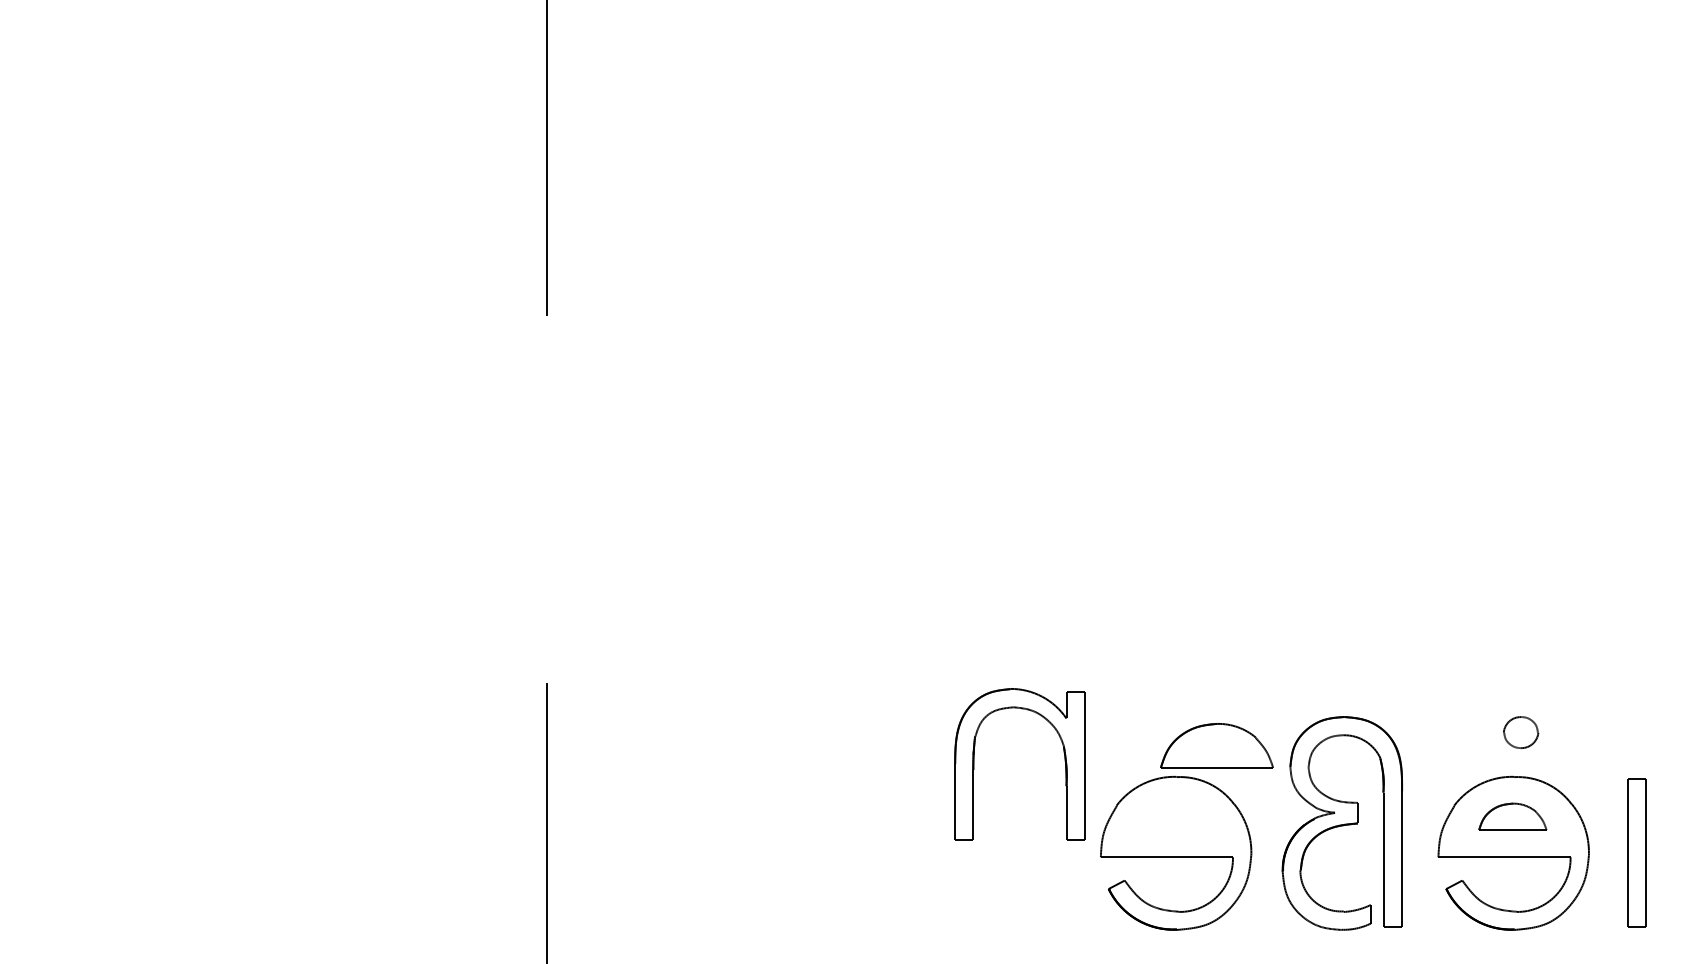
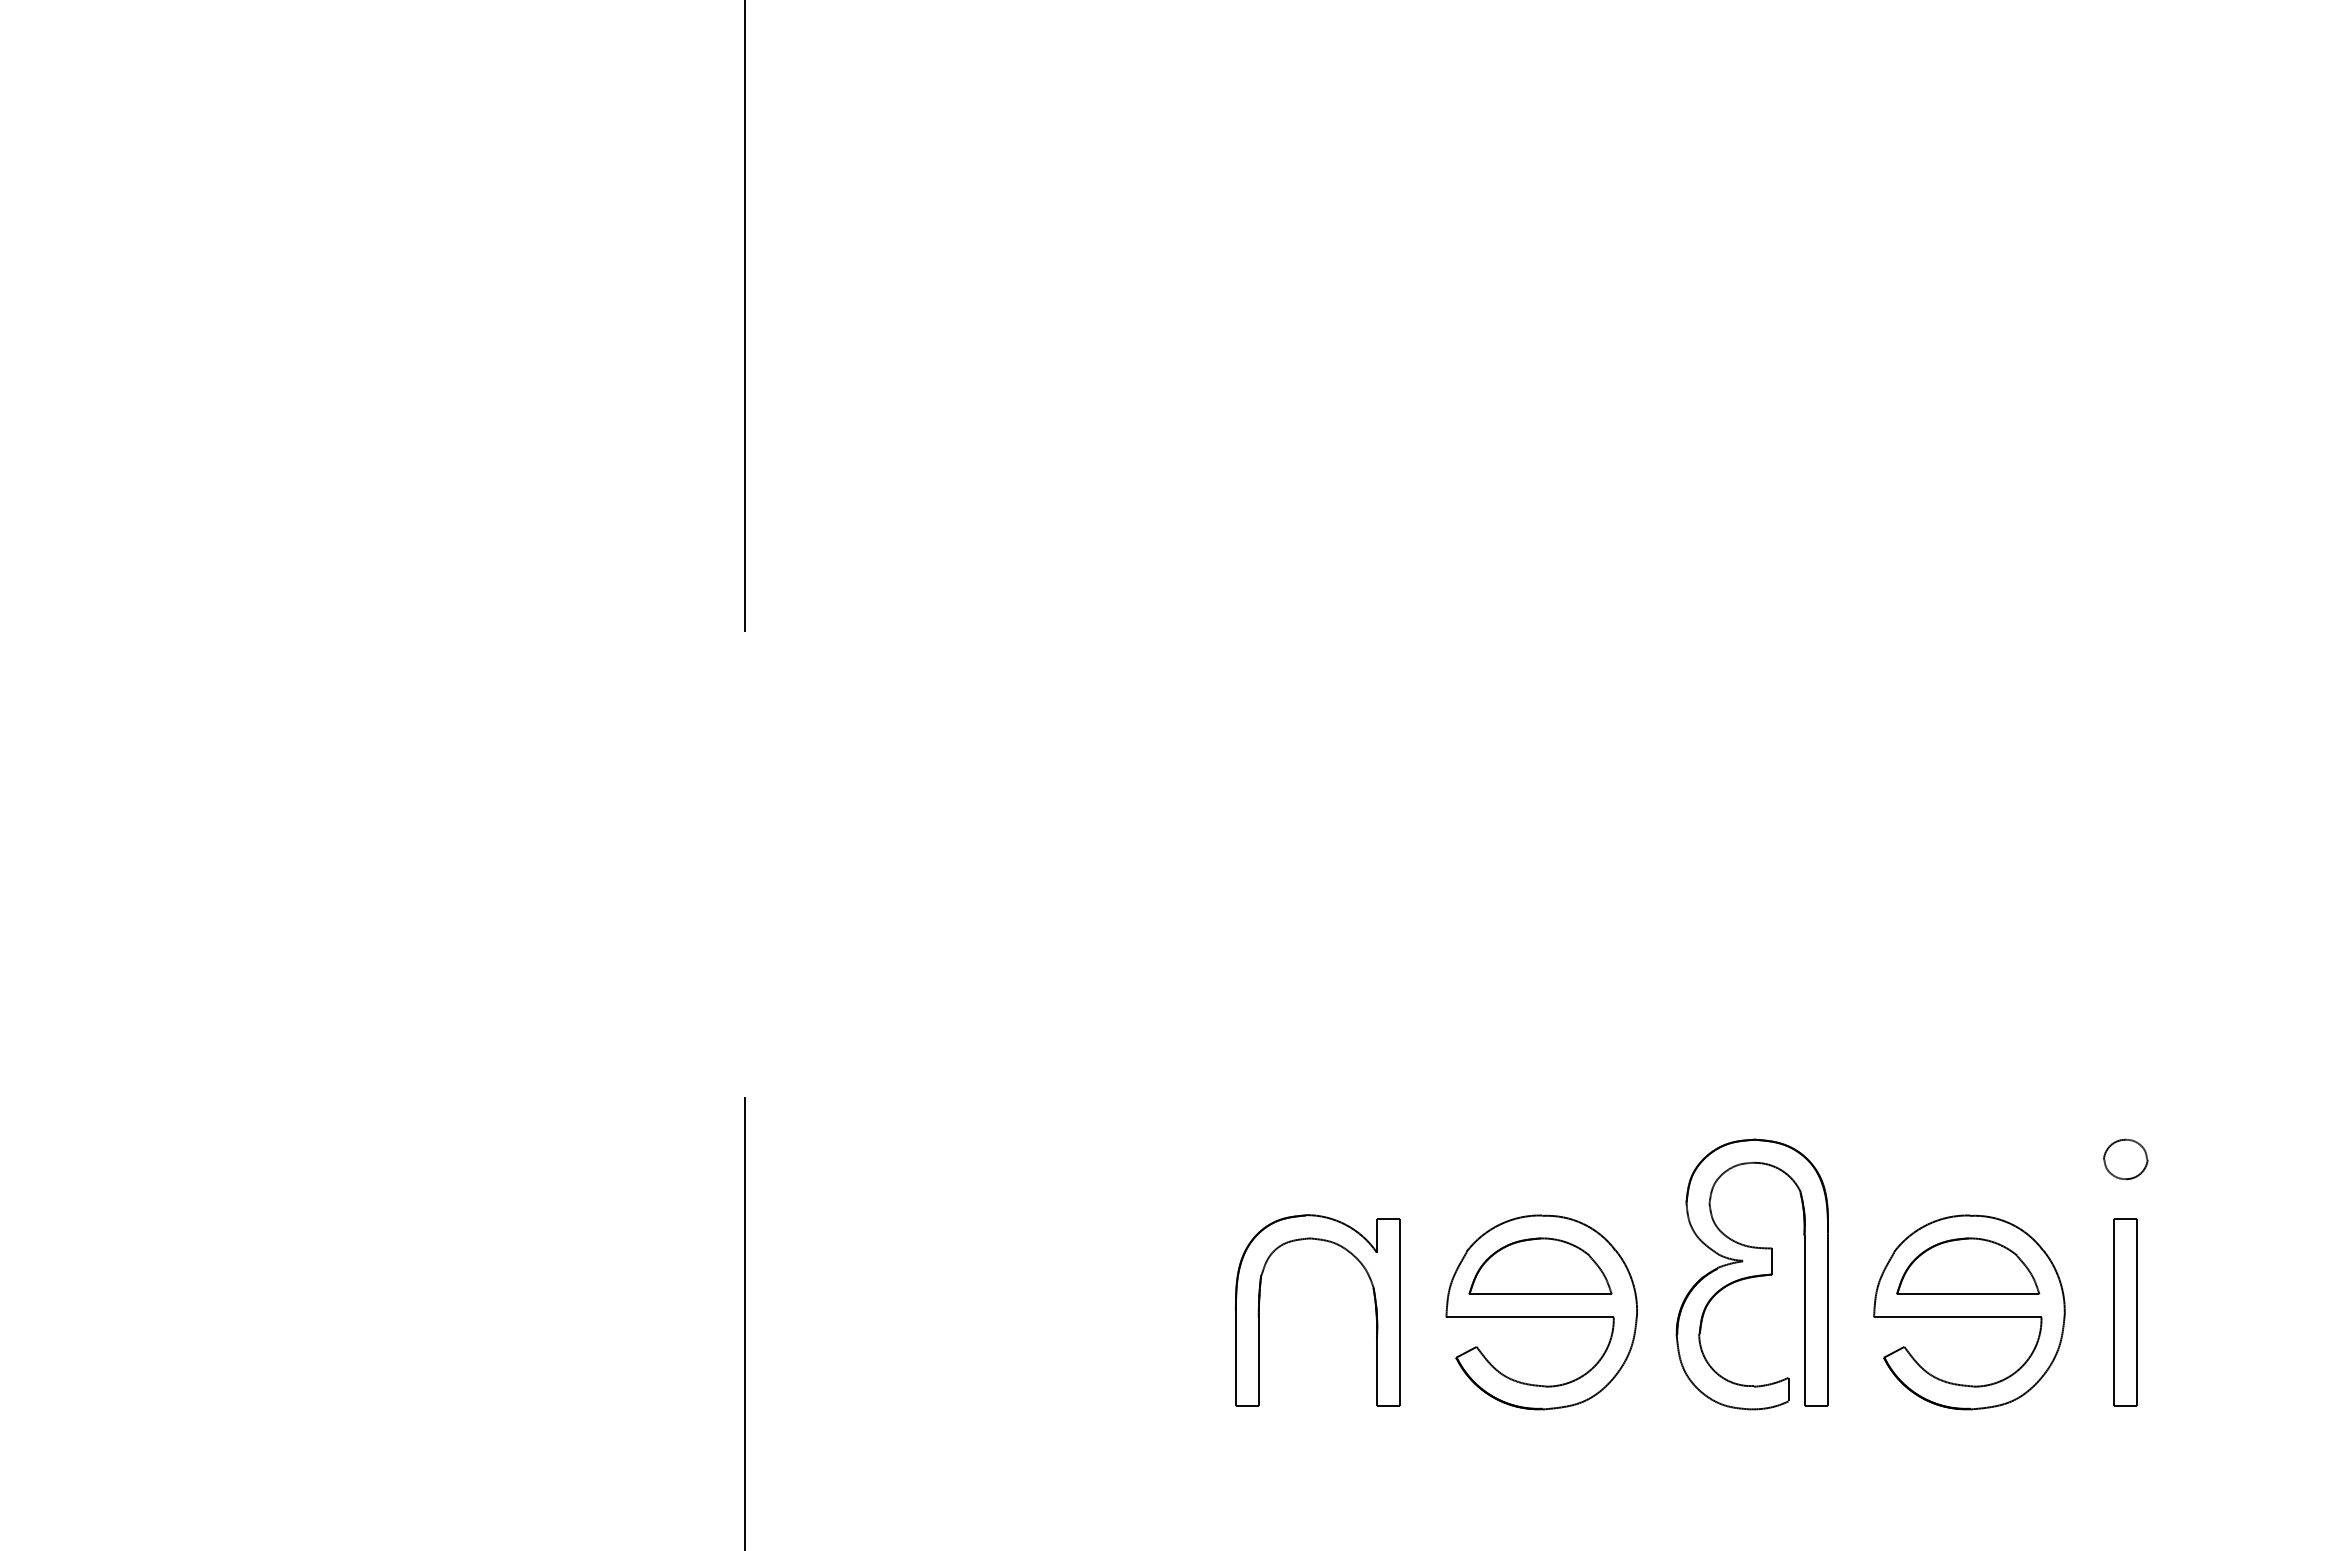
part: (1520, 732) -> (2125, 1159), moved
part: (1216, 745) -> (1540, 1265), moved
part: (1064, 759) -> (1374, 1304), moved
part: (1512, 816) -> (1968, 1265), size x1.67

